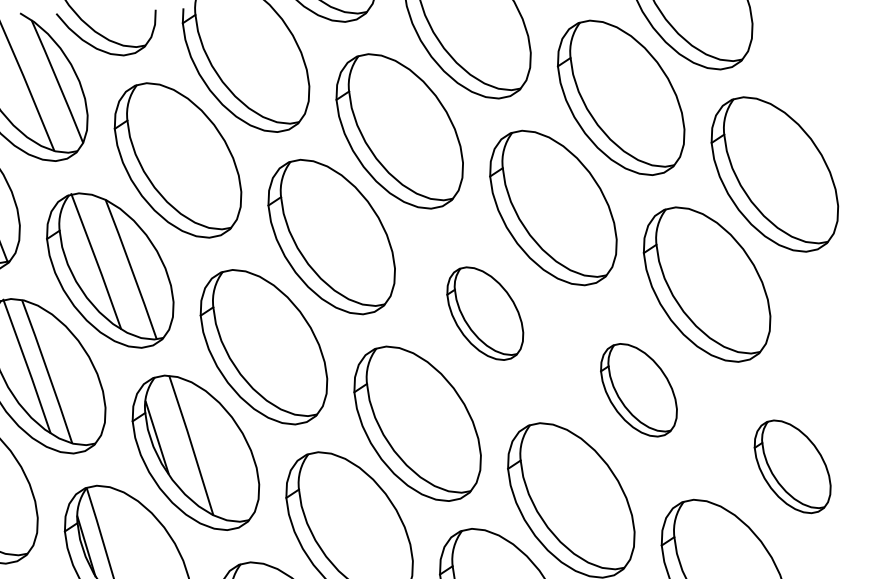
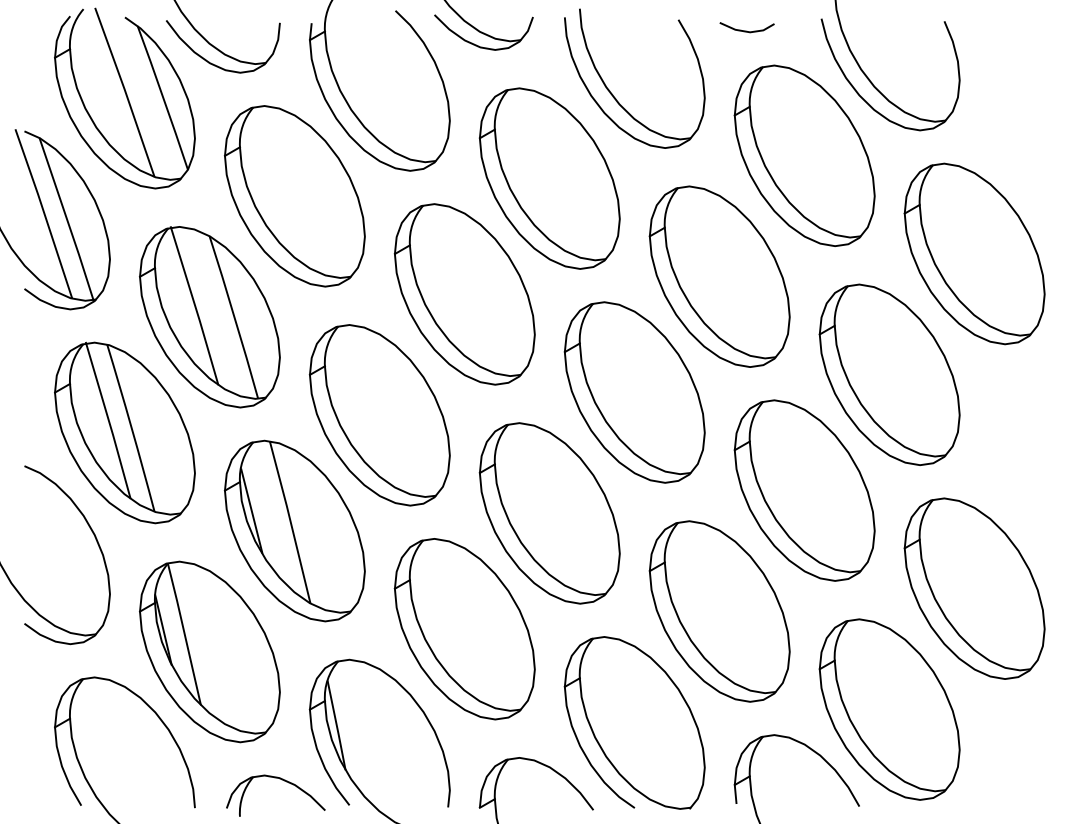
part: (485, 313) -> (634, 392), size x1.67
part: (638, 390) -> (804, 490), size x1.67
part: (792, 466) -> (974, 588), size x1.67

